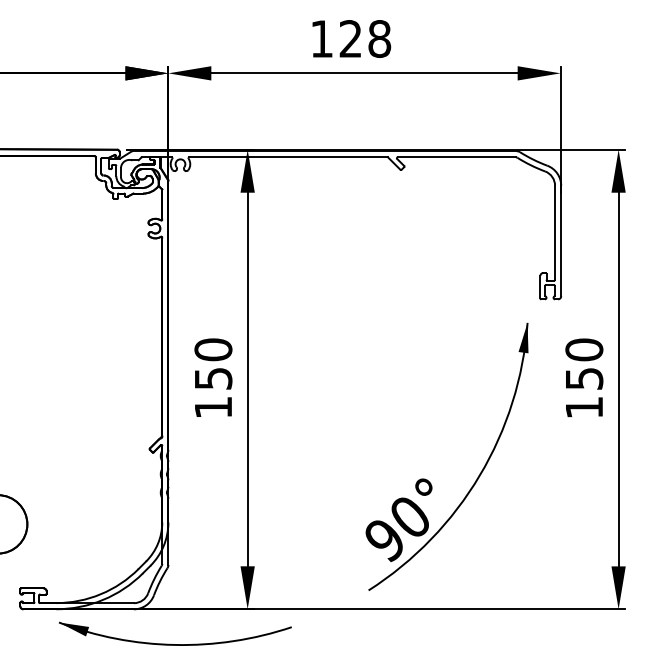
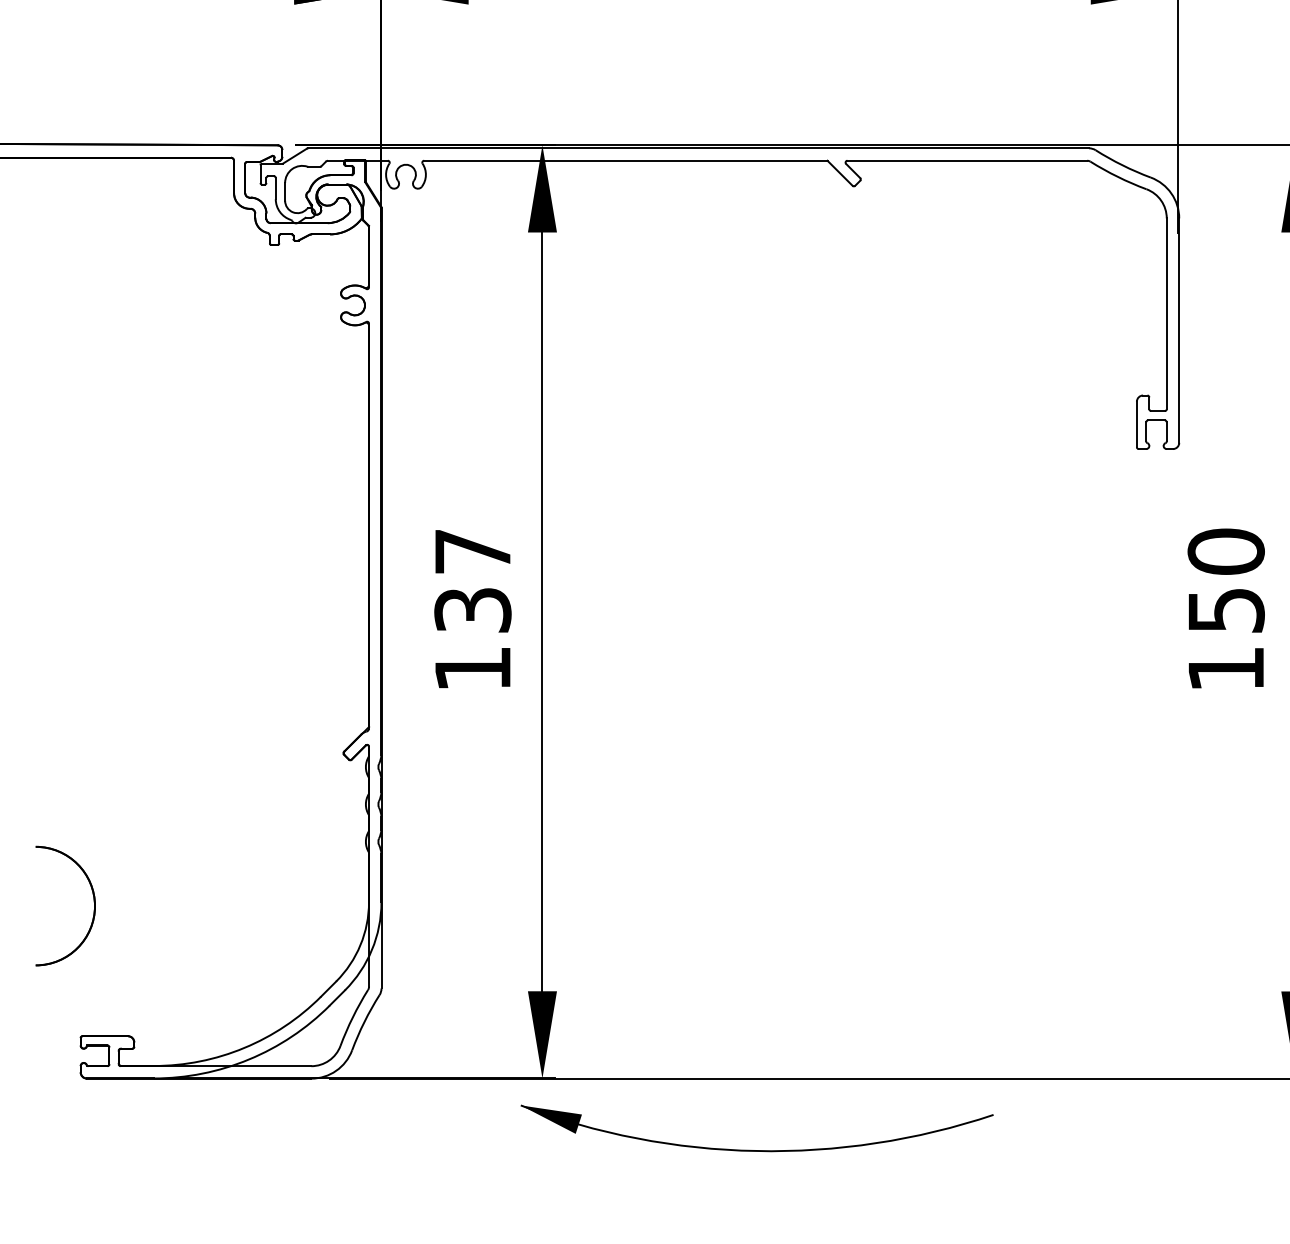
text: (213, 363) -> (473, 579), 150 -> 137
part: (427, 479) -> (907, 814), removed
part: (175, 644) -> (757, 1150), moved

